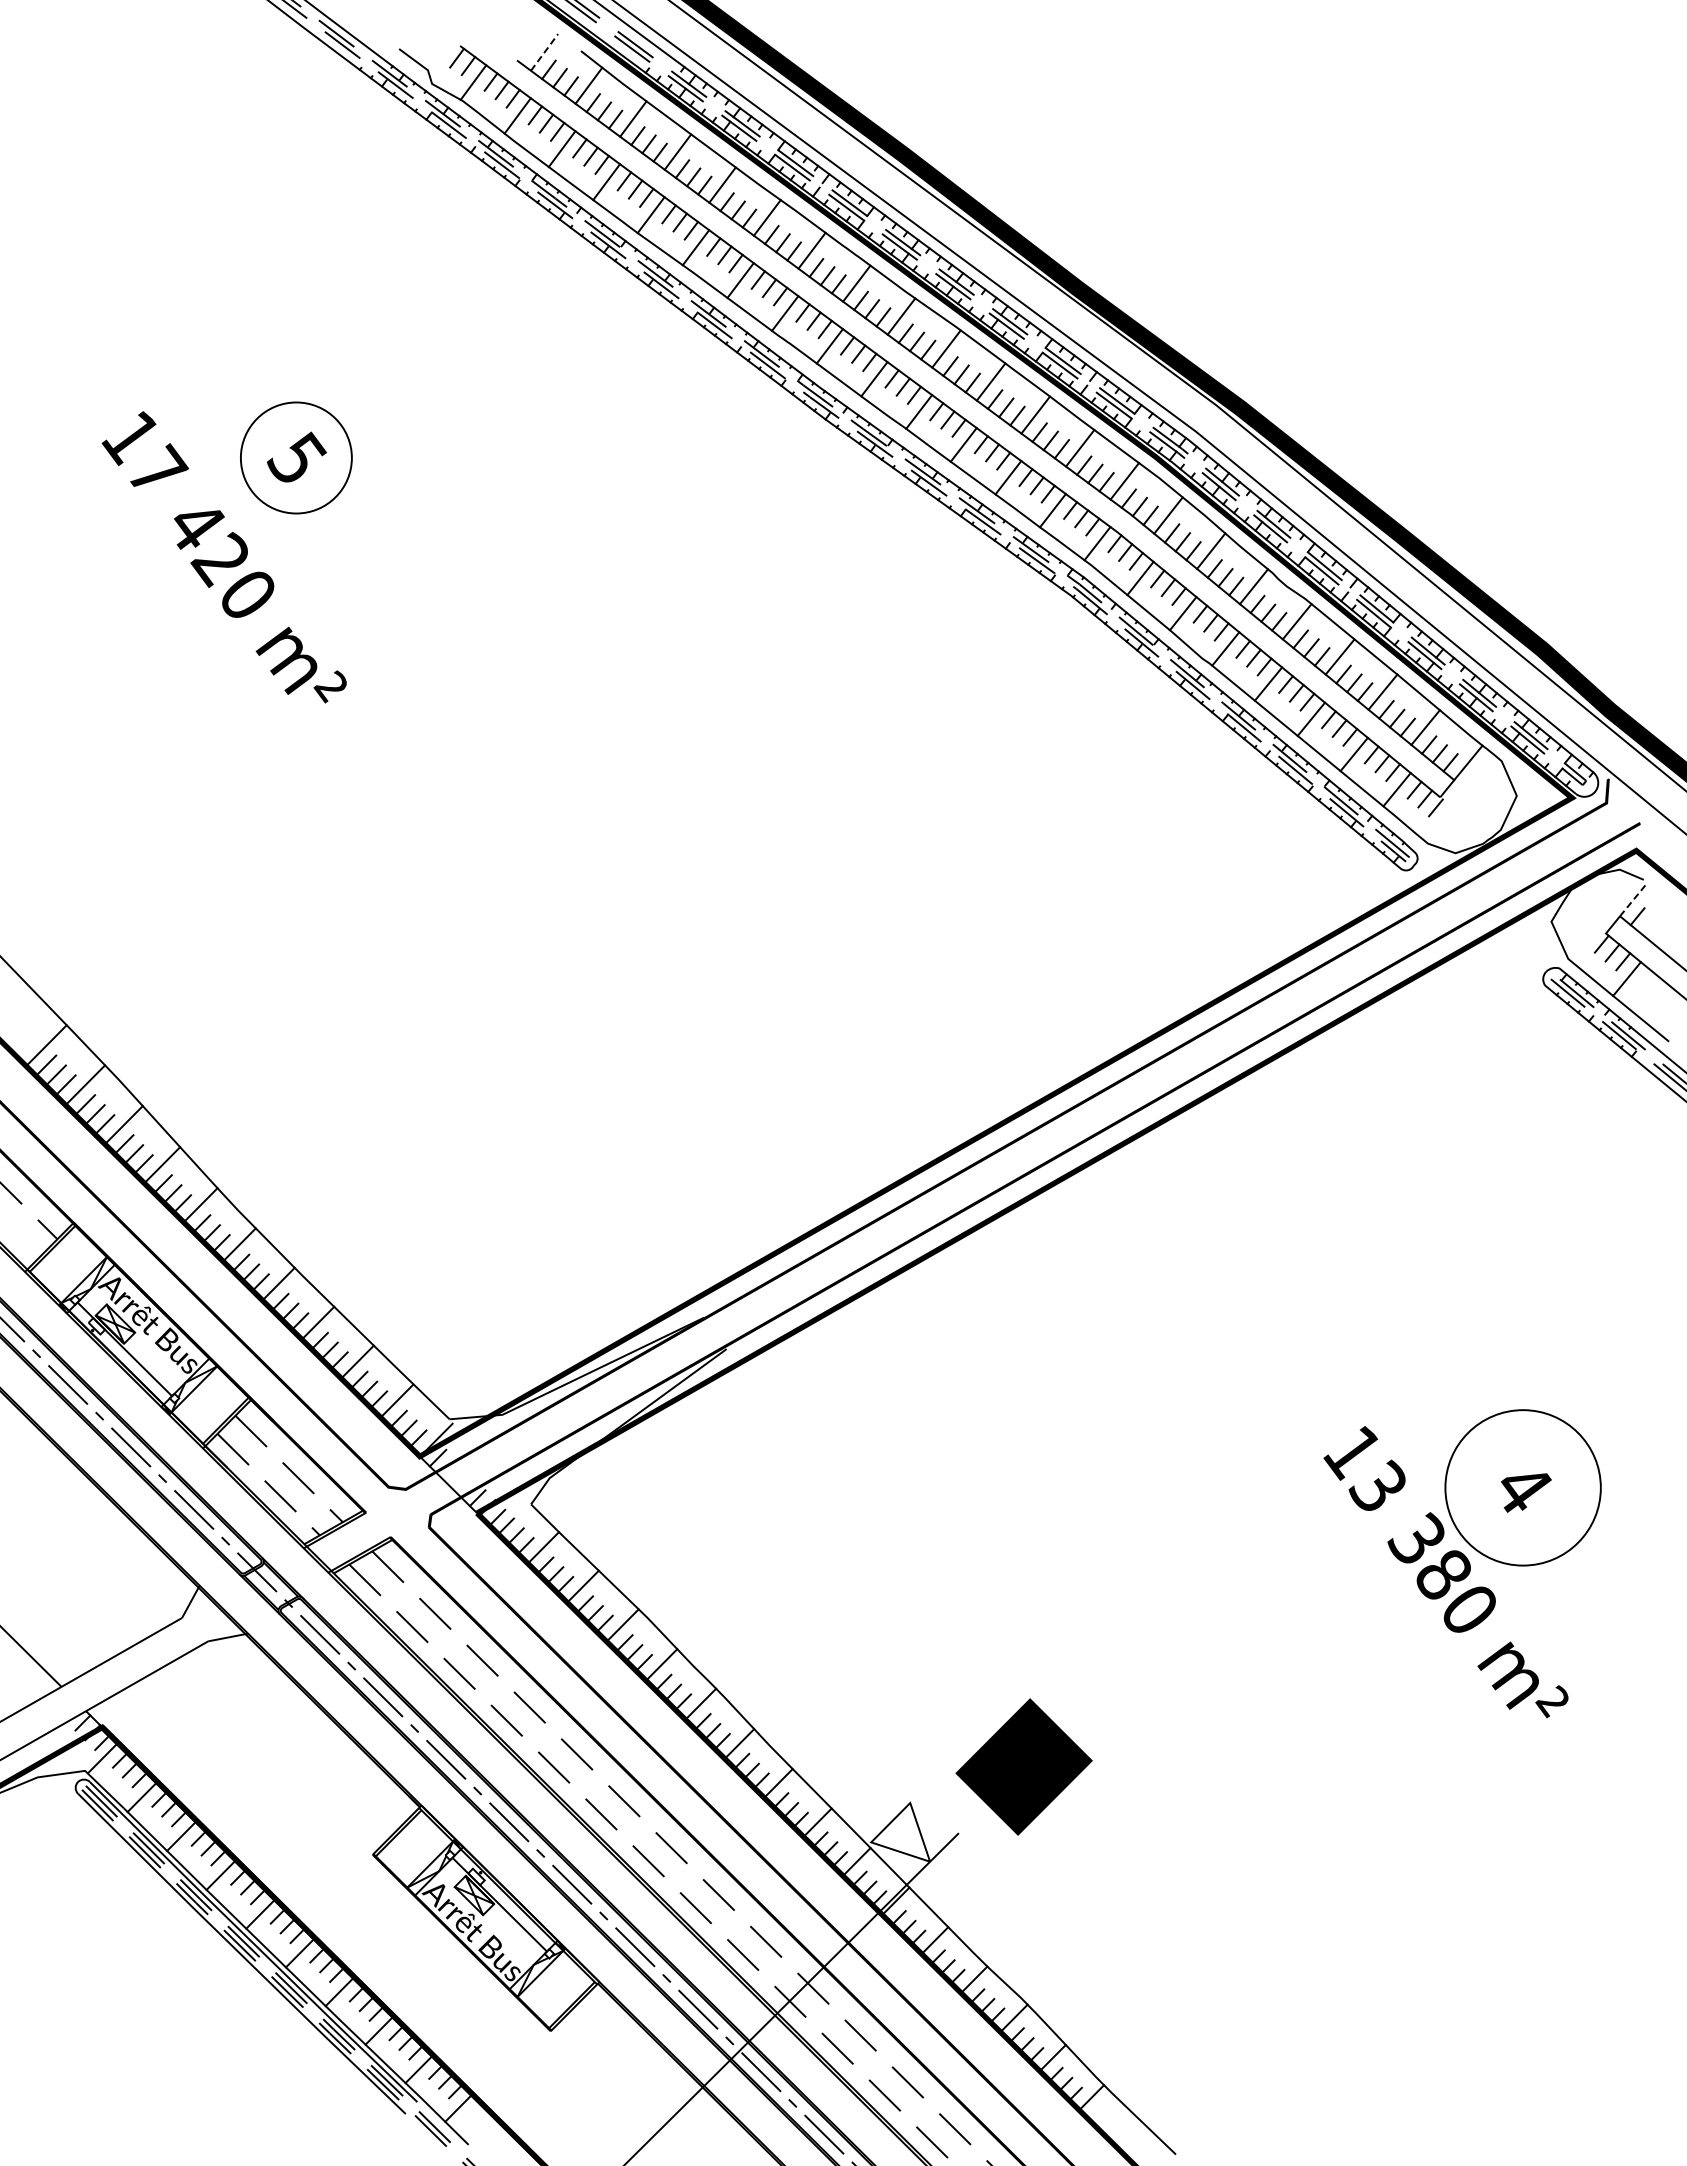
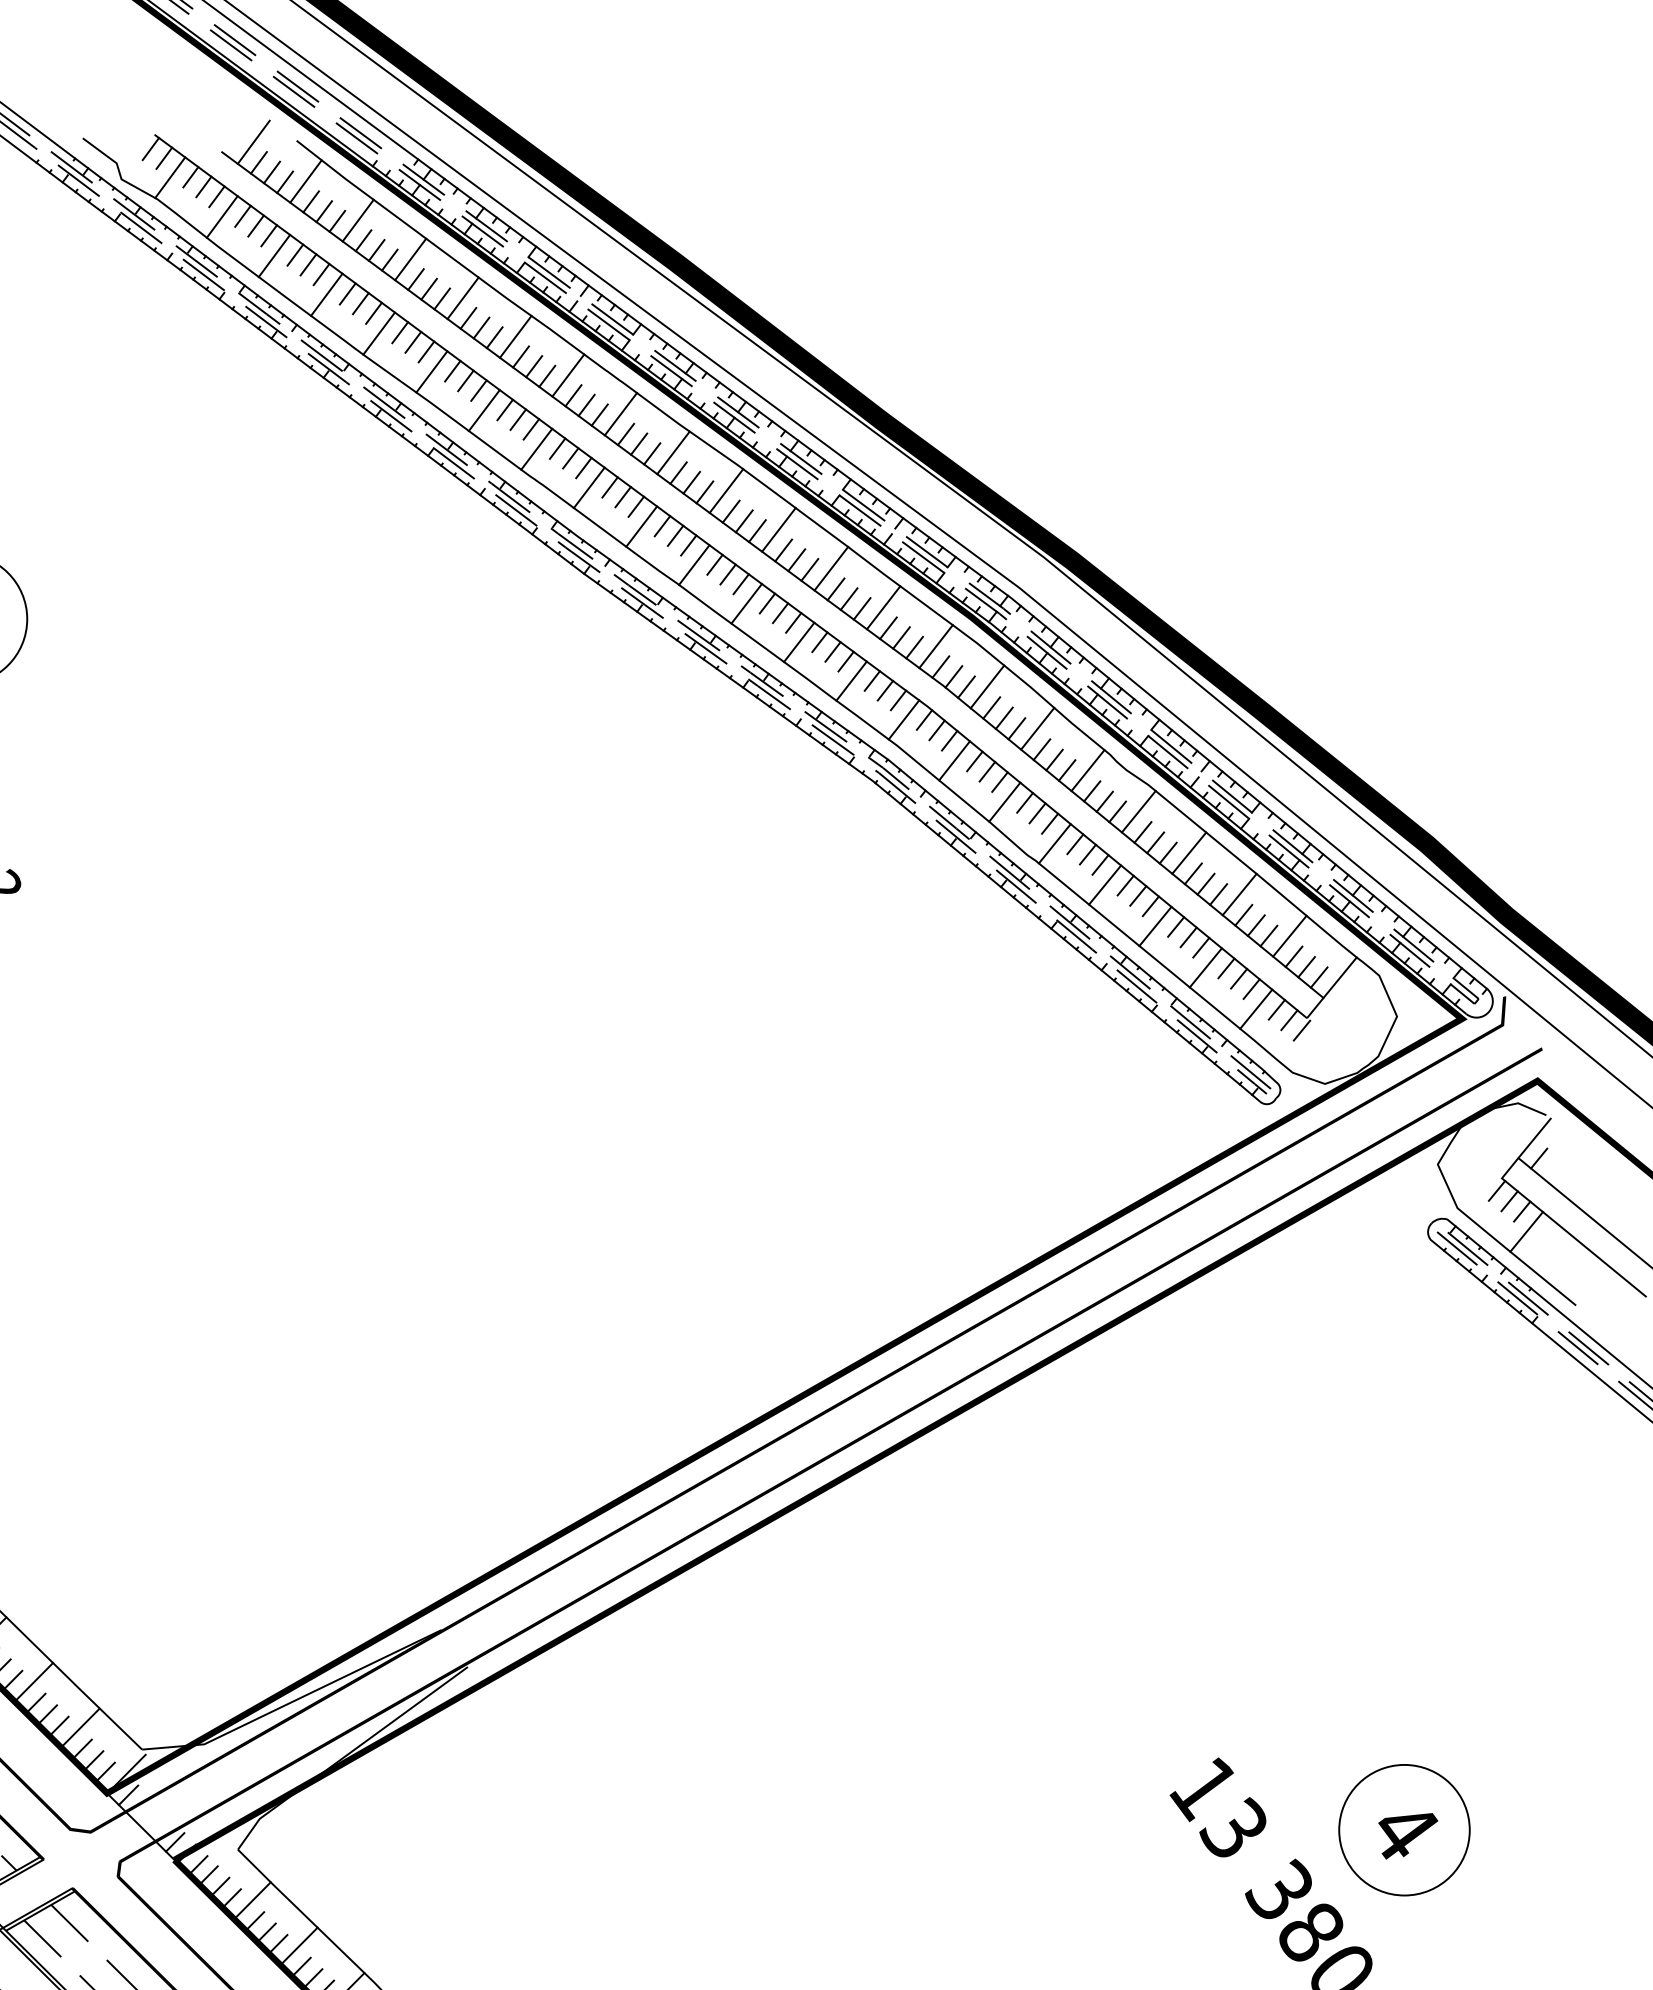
line: (544, 52) -> (253, 142), dashed -> solid
line: (1633, 899) -> (1534, 1138), dashed -> solid
circle: (1522, 1487) -> (1403, 1829), size x0.71

